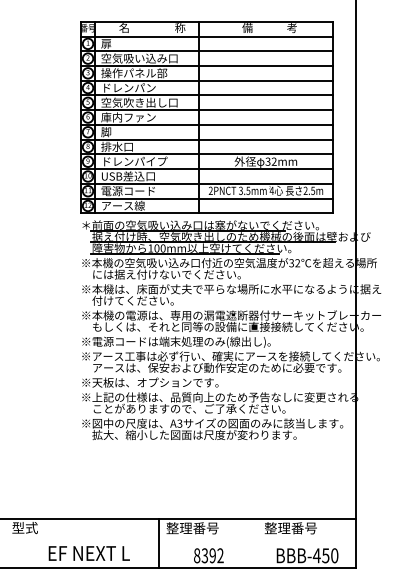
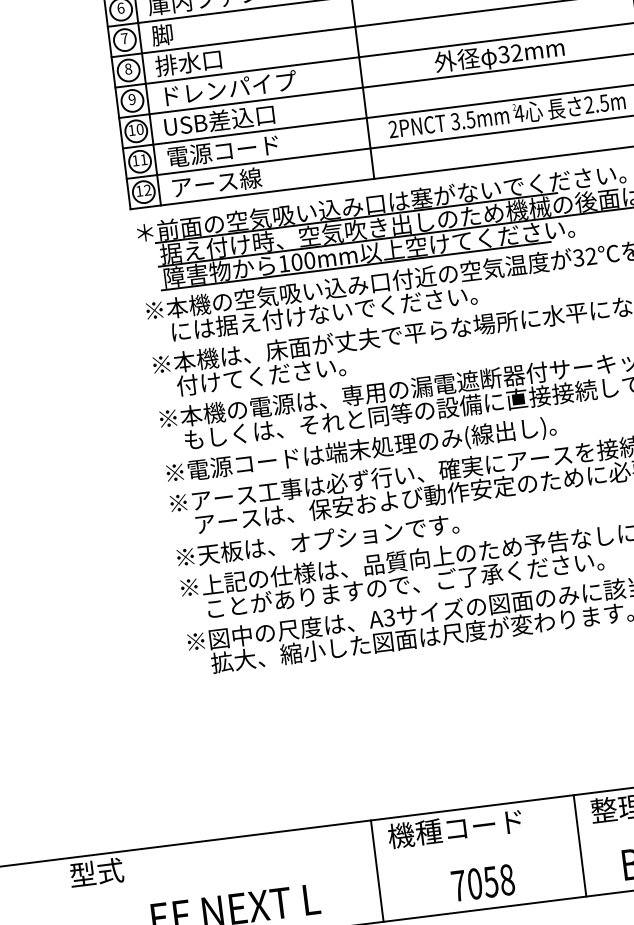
text: (198, 528) -> (454, 829), 整理番号 -> 機種コード
line: (257, 543) -> (580, 845), added
text: (208, 555) -> (482, 882), 8392 -> 7058

